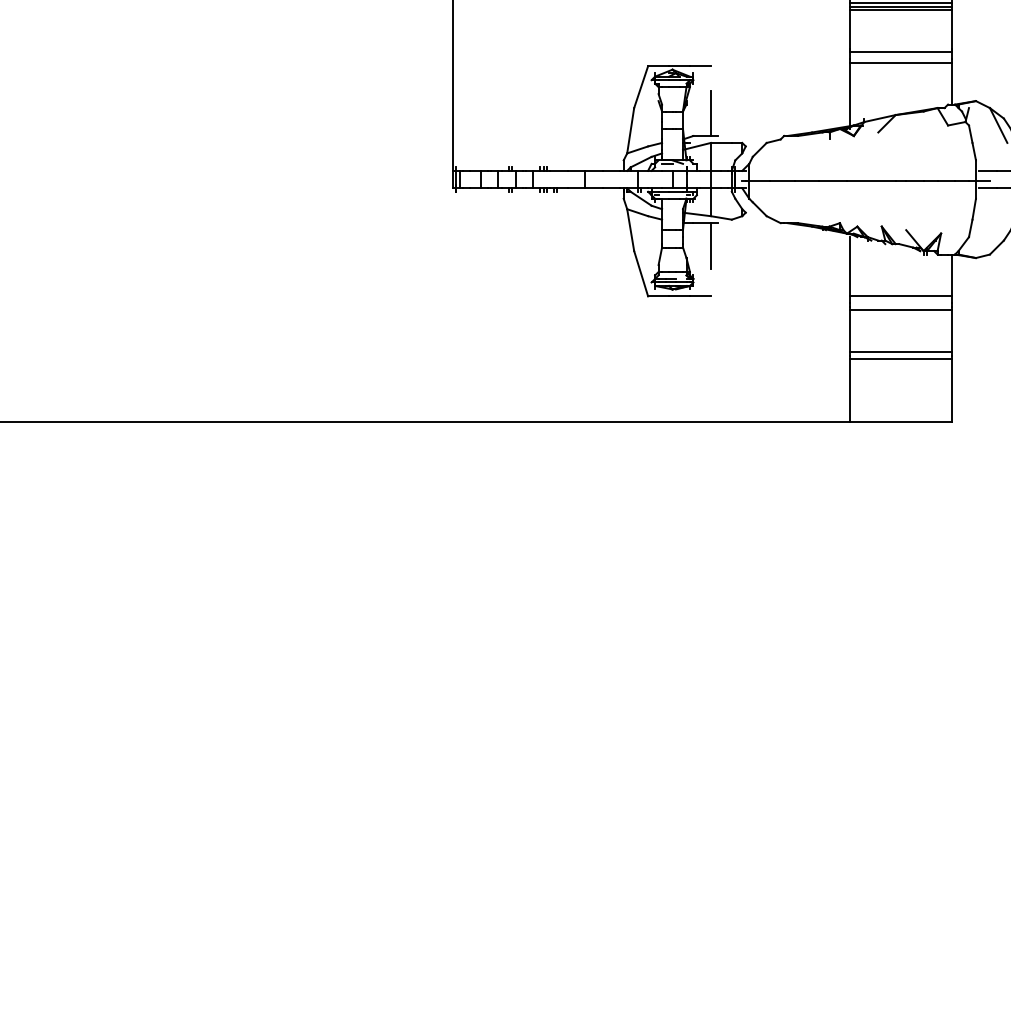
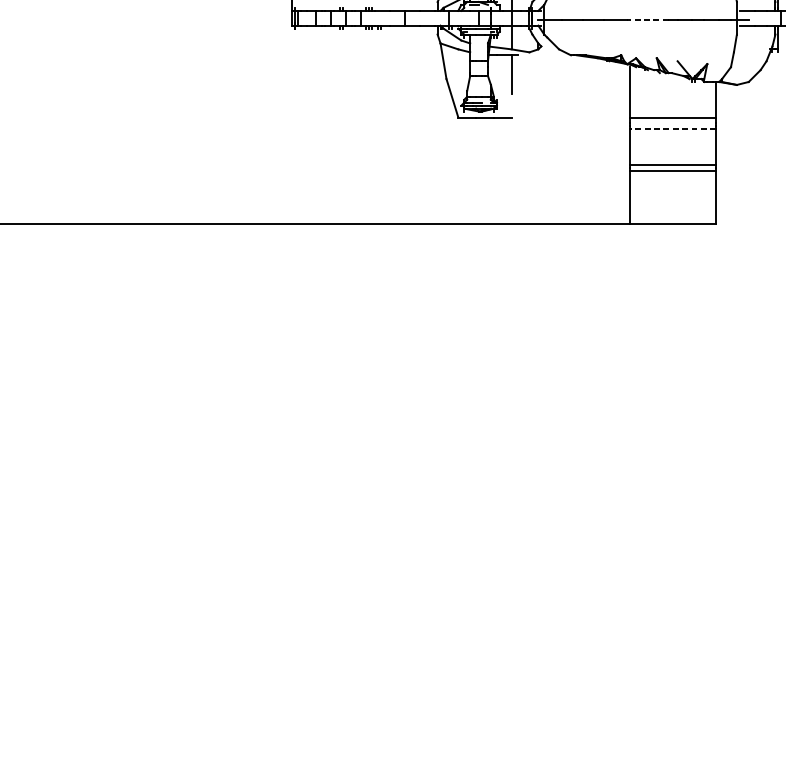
line: (870, 181) -> (647, 19), solid -> dashed
line: (900, 310) -> (672, 129), solid -> dashed

